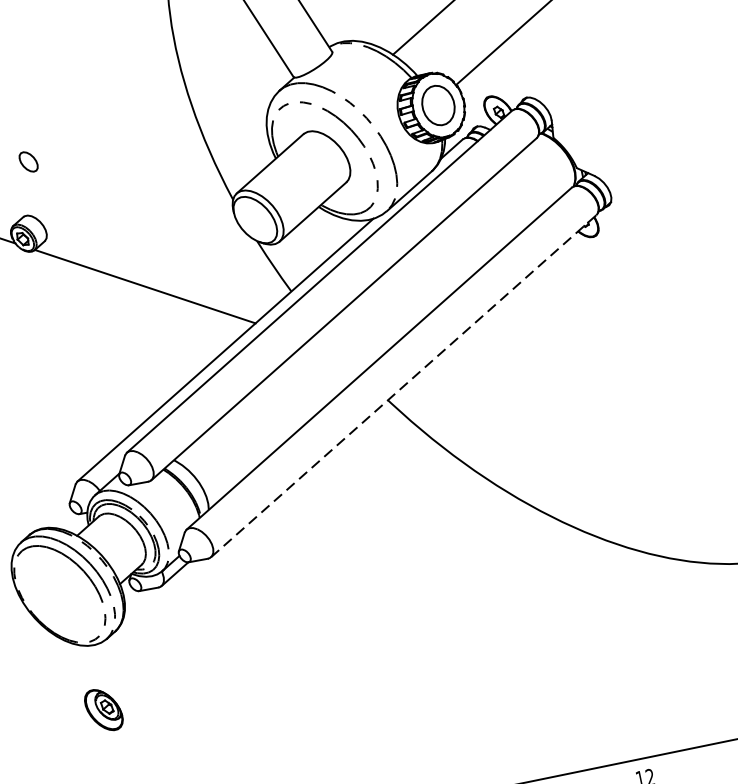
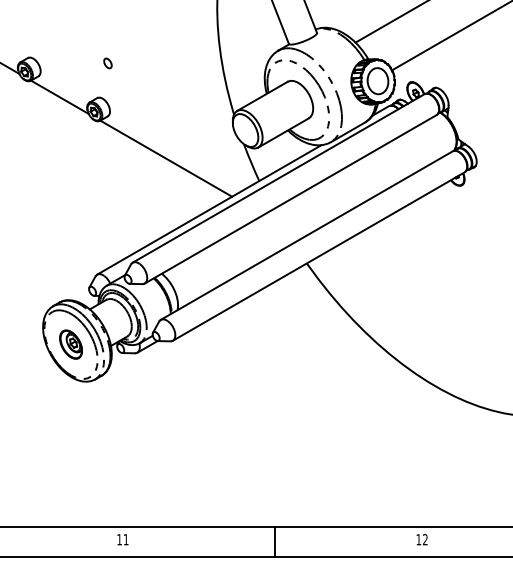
part: (28, 162) -> (107, 63), size x0.71
line: (403, 386) -> (318, 256), dashed -> solid
part: (103, 710) -> (70, 344), moved

